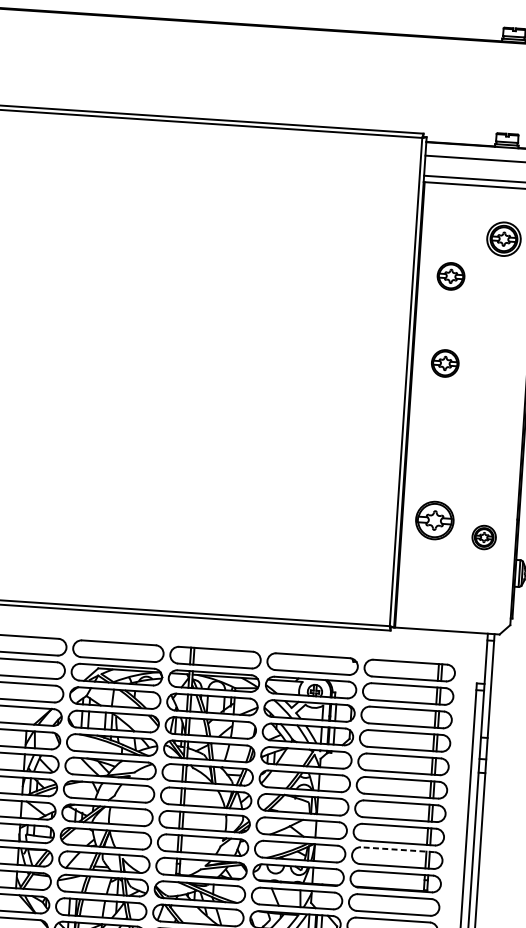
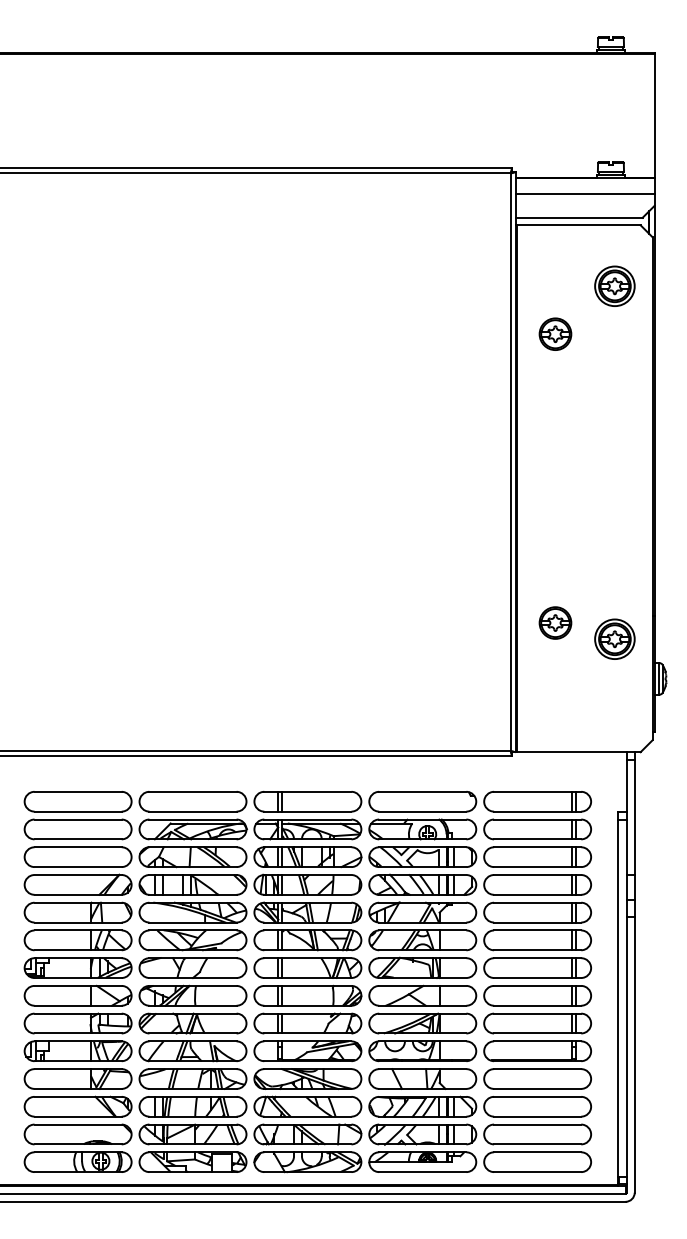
part: (445, 362) -> (555, 436), removed
part: (434, 520) -> (555, 622), size x0.71
part: (483, 536) -> (614, 638), size x1.43
line: (397, 849) -> (537, 1013), dashed -> solid

